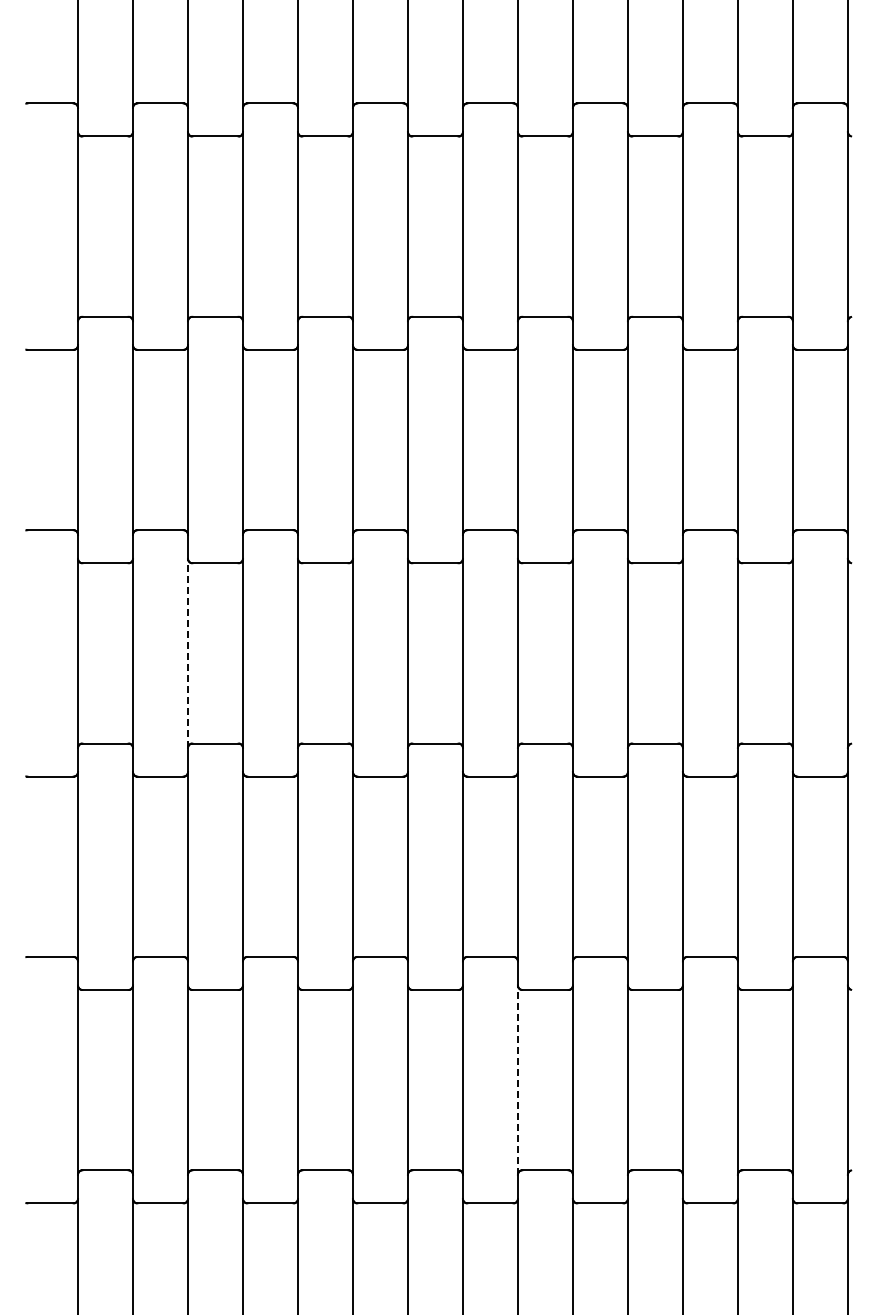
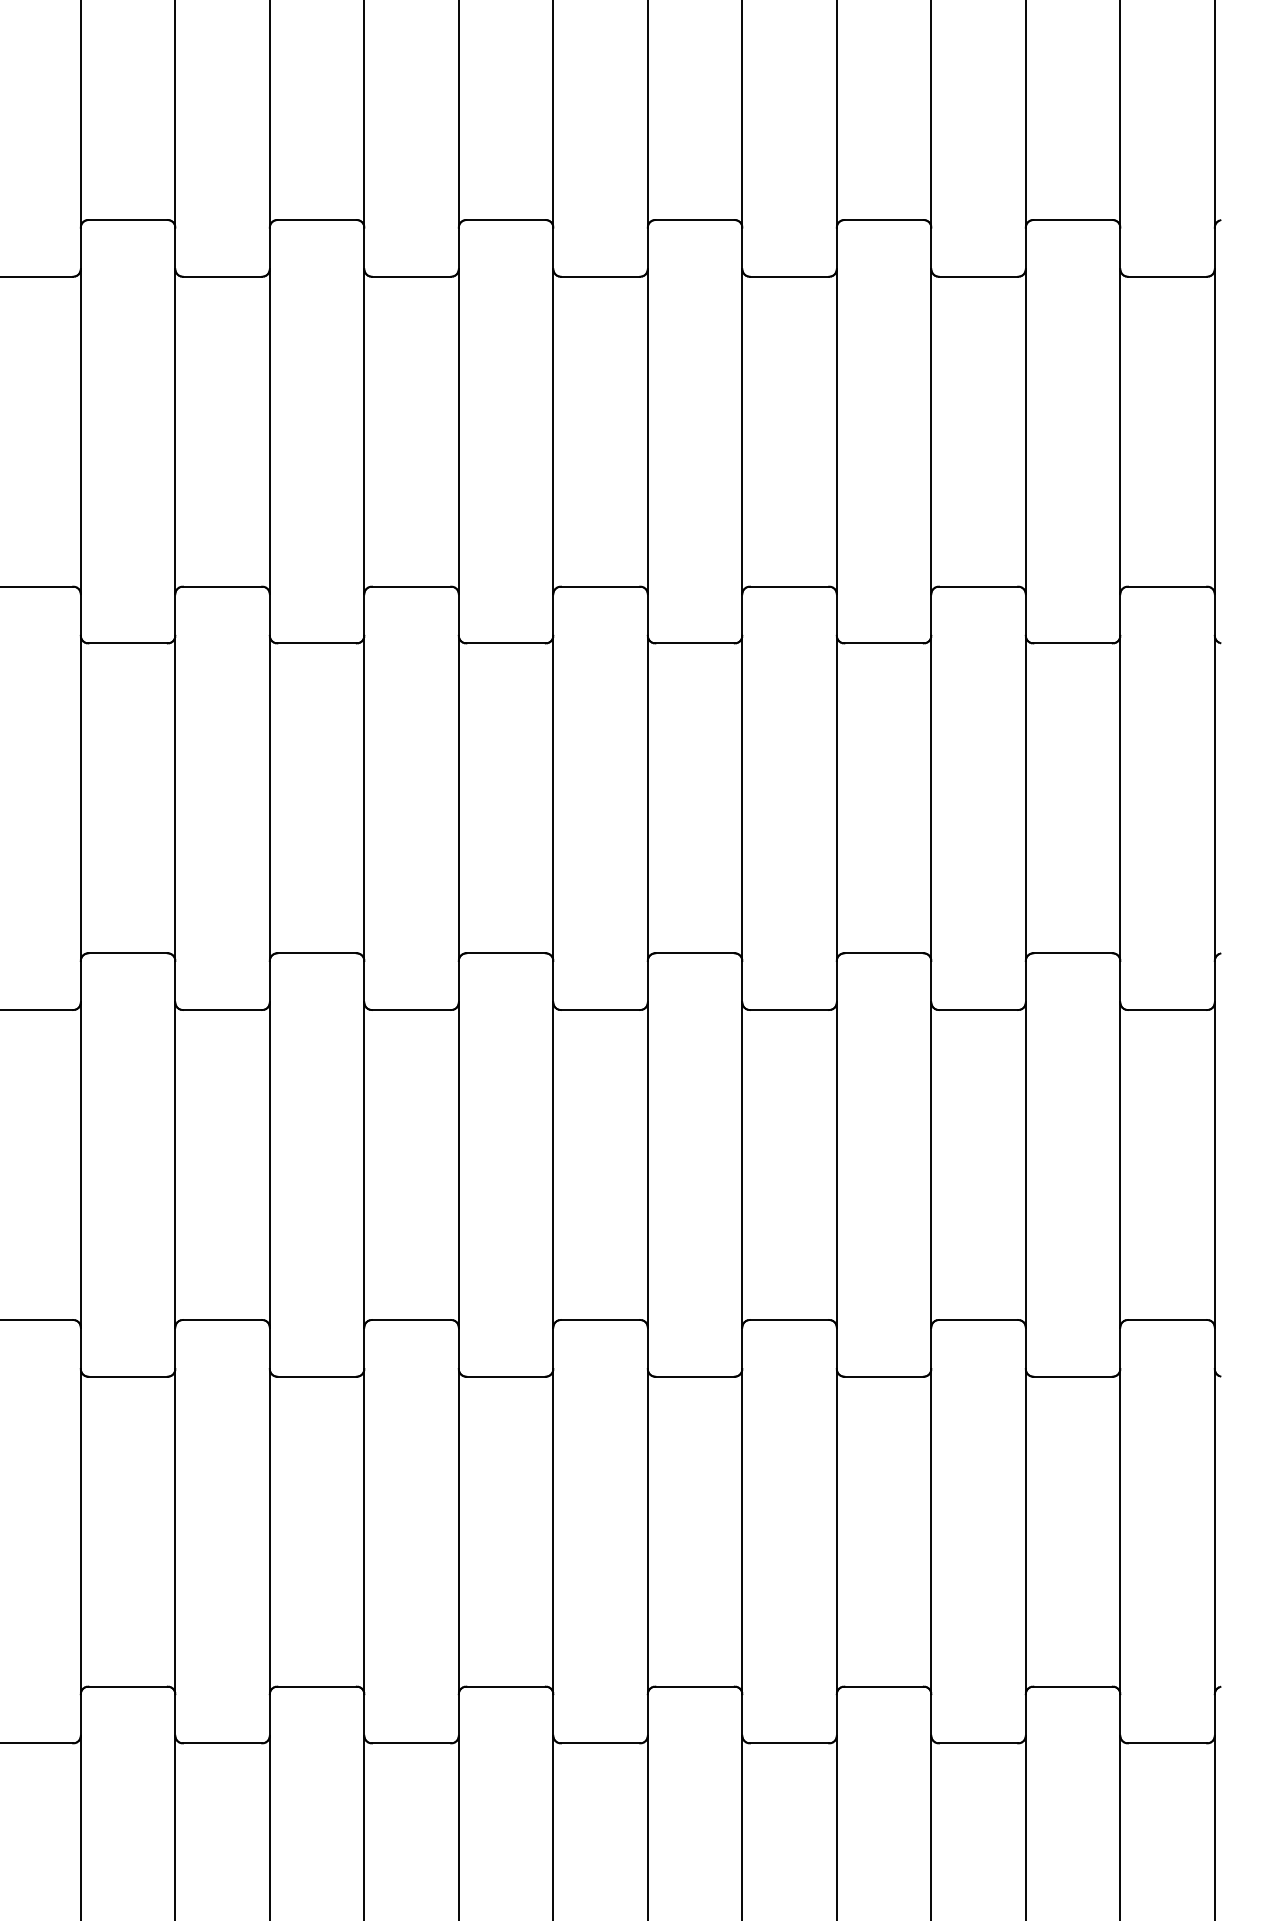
line: (188, 653) -> (81, 798), dashed -> solid
line: (517, 1080) -> (647, 1532), dashed -> solid

